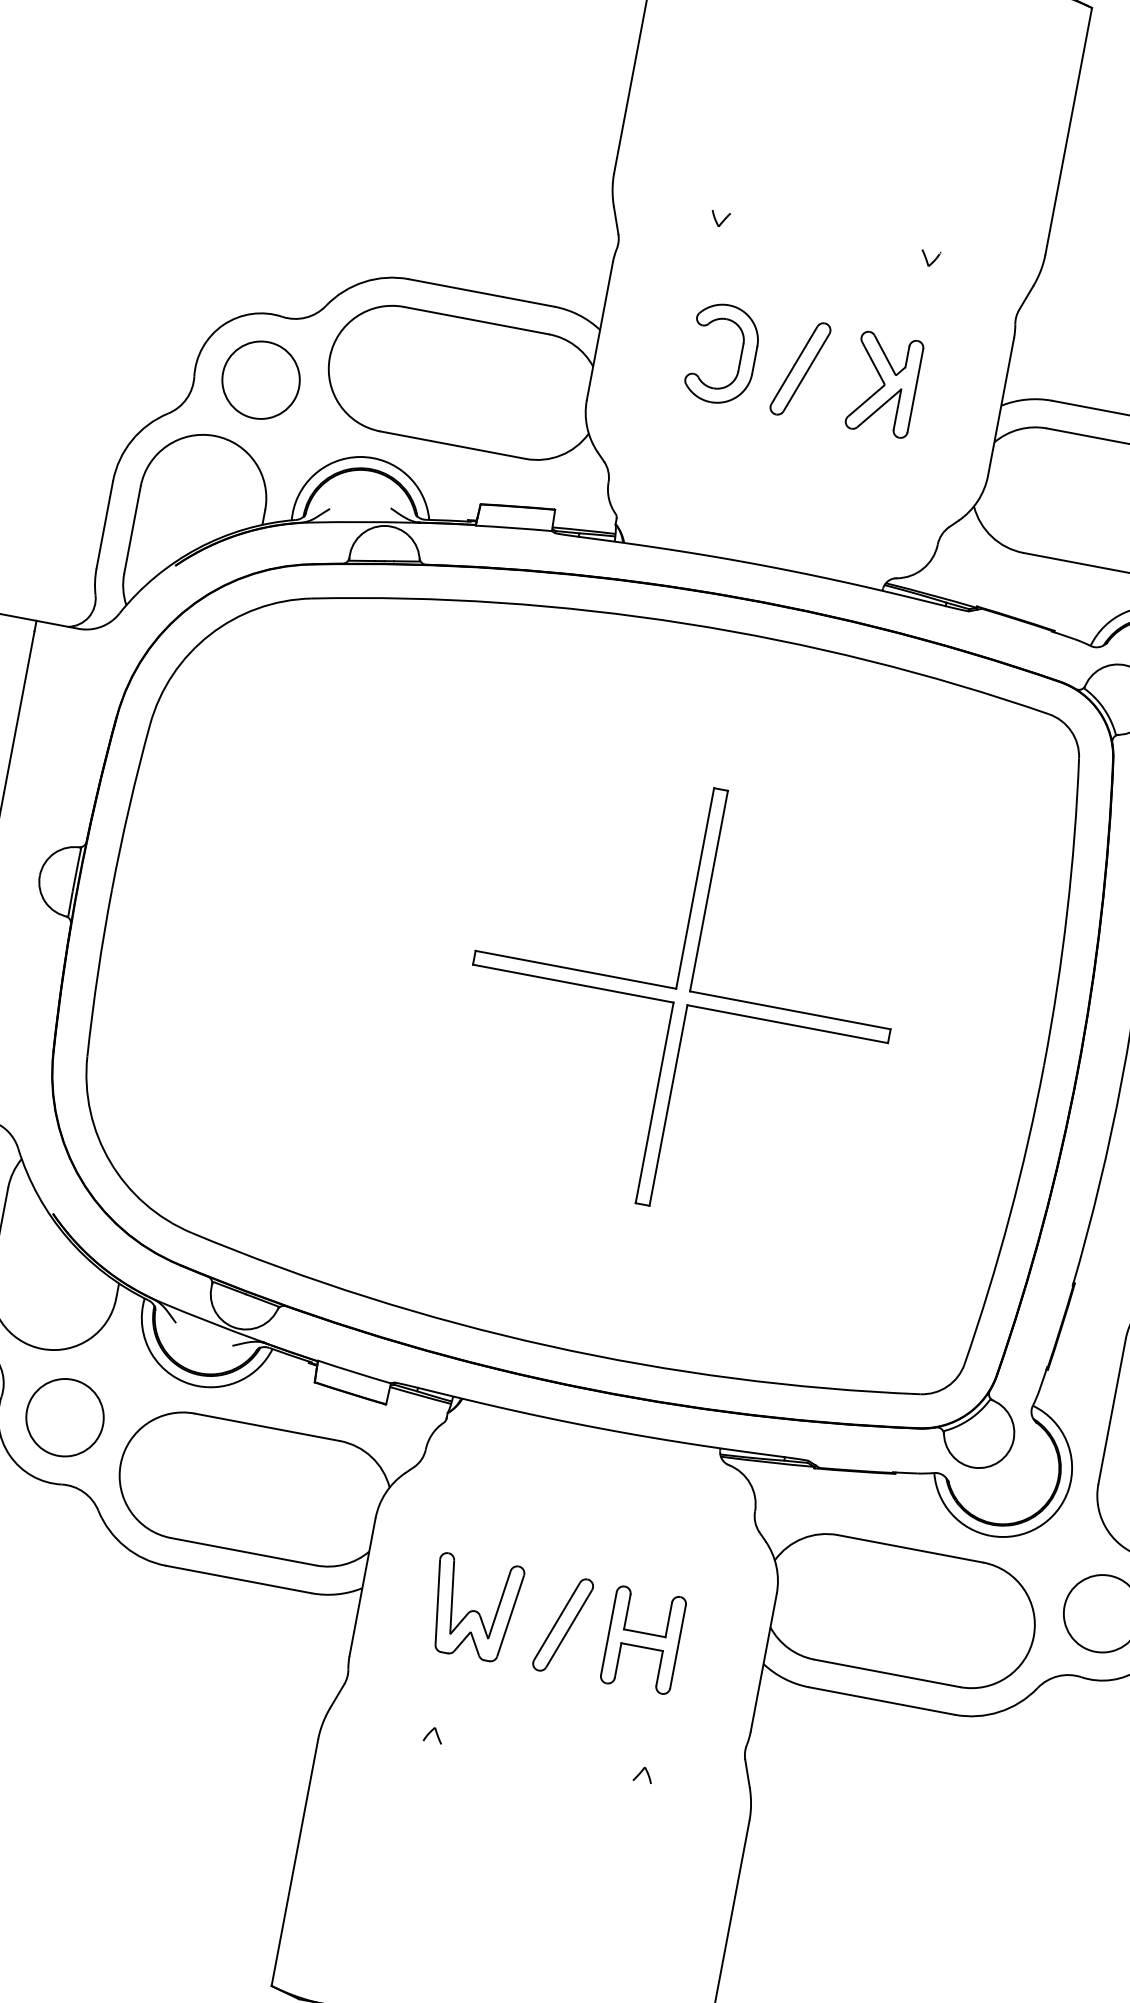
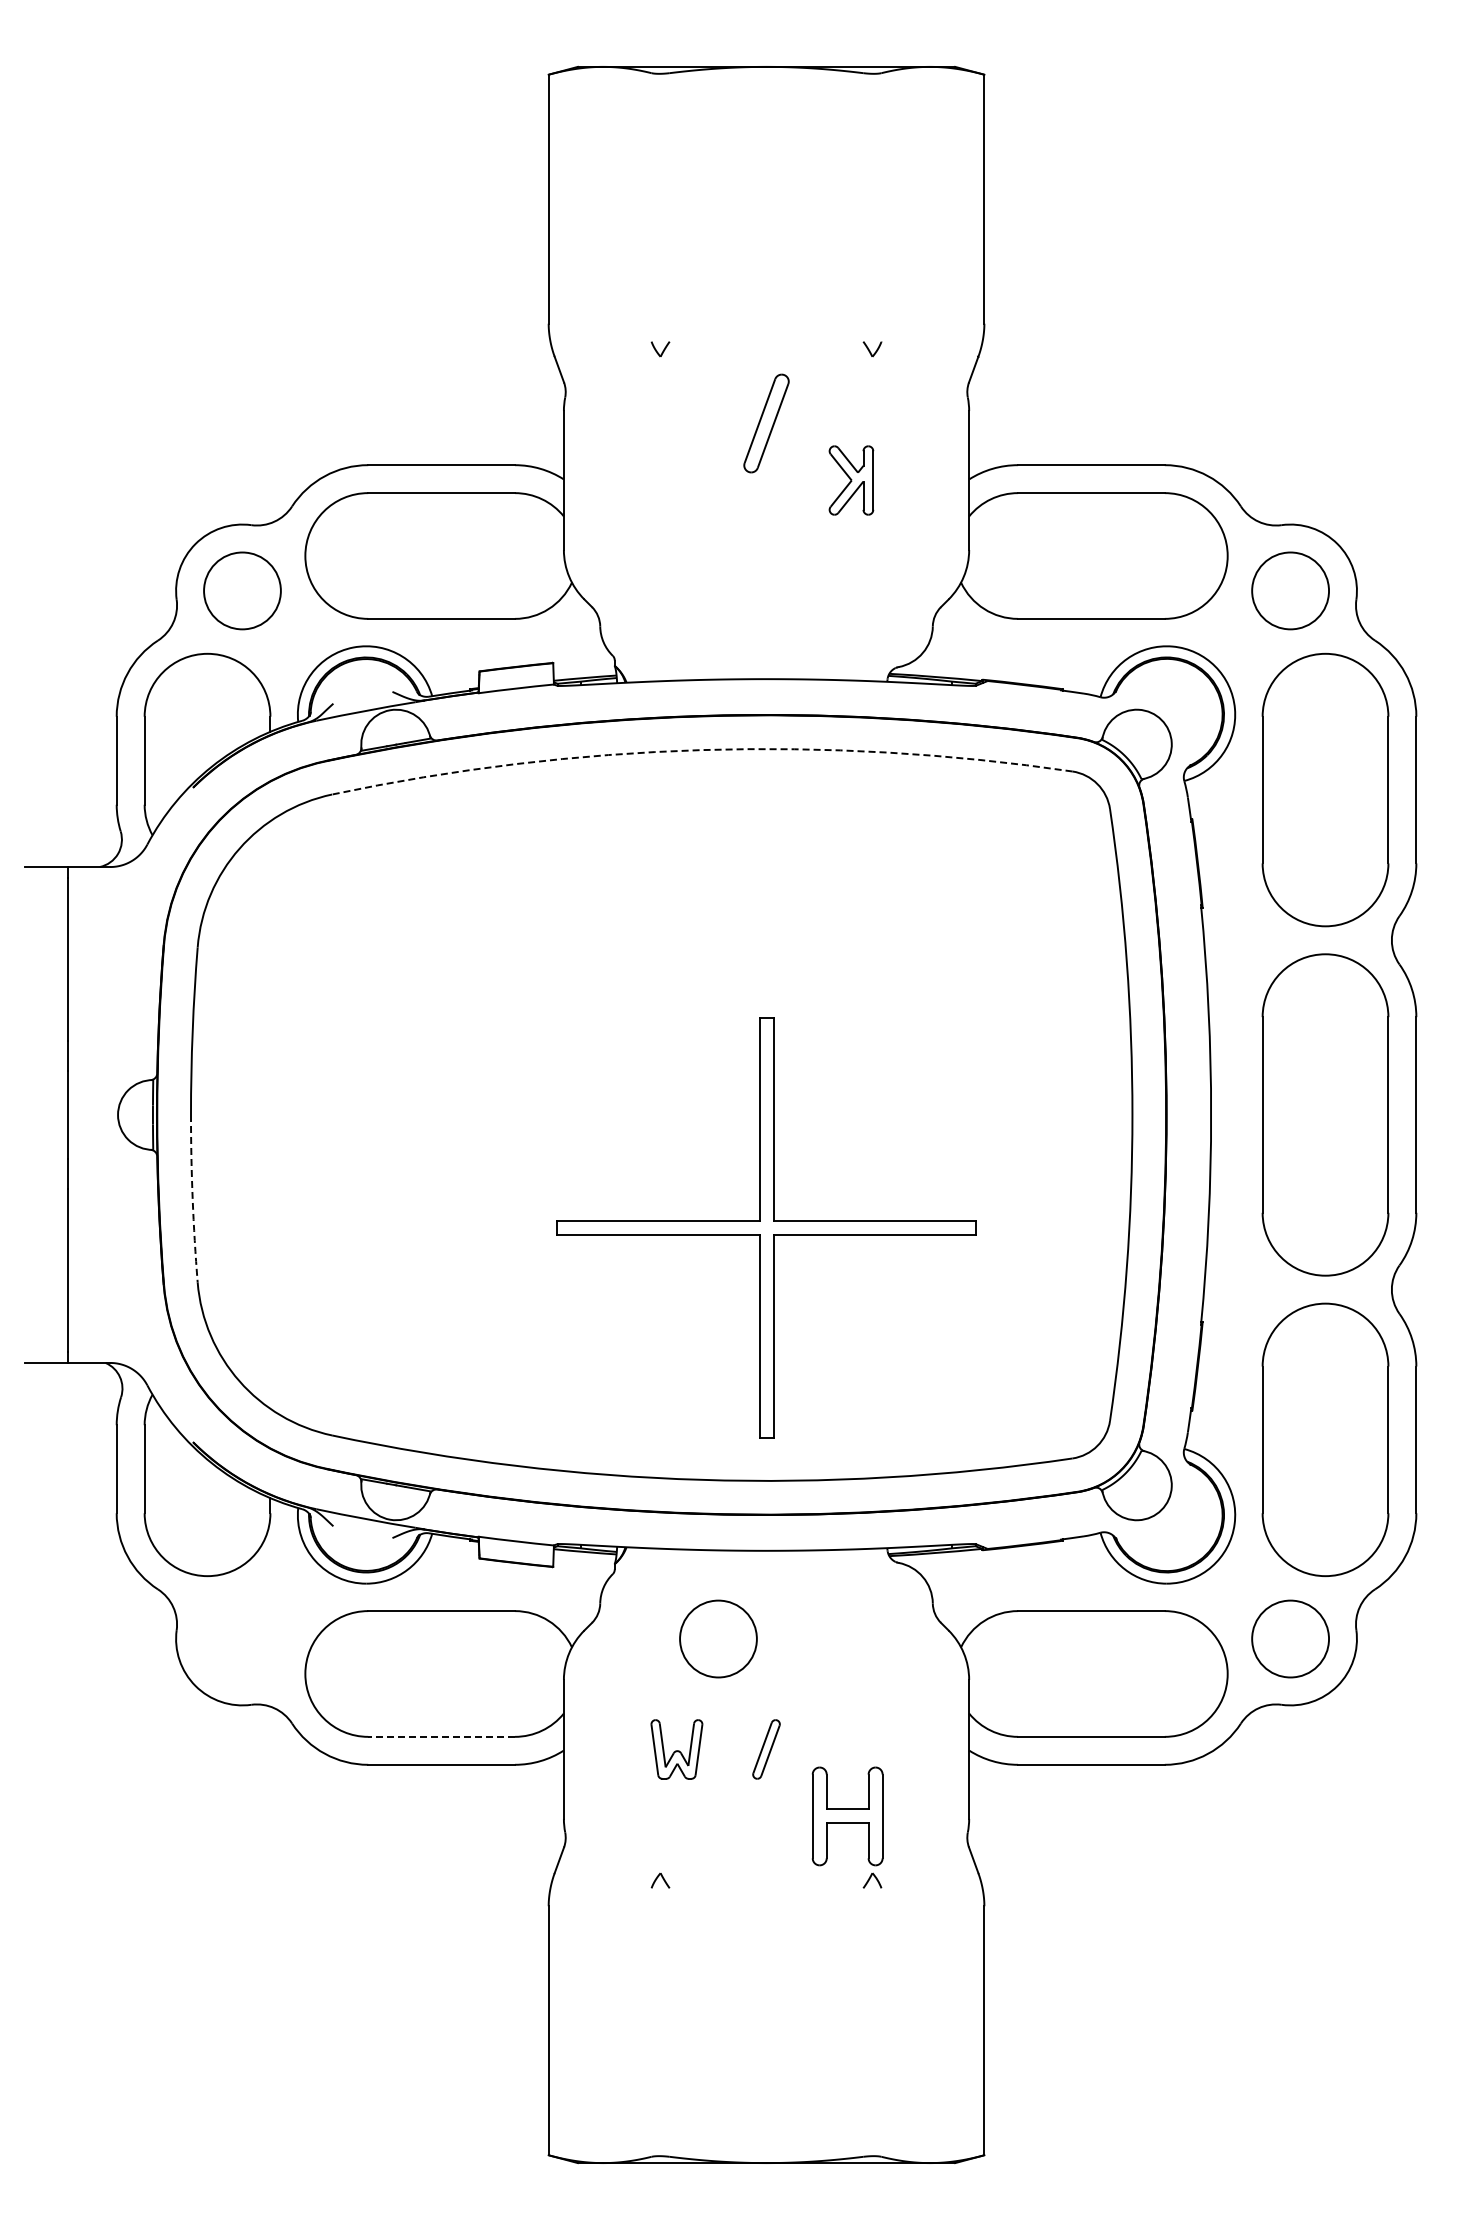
part: (740, 357) -> (705, 480), removed
part: (800, 368) -> (766, 423), moved
part: (884, 384) -> (851, 480), size x0.7
arc: (685, 624) -> (701, 750), solid -> dashed
arc: (97, 972) -> (192, 1198), solid -> dashed
part: (681, 996) -> (766, 1227), moved
circle: (65, 1417) -> (718, 1638), moved
line: (243, 1551) -> (441, 1736), solid -> dashed
part: (474, 1608) -> (676, 1749), size x0.6
part: (563, 1625) -> (766, 1749), size x0.6
part: (643, 1640) -> (847, 1816), moved

